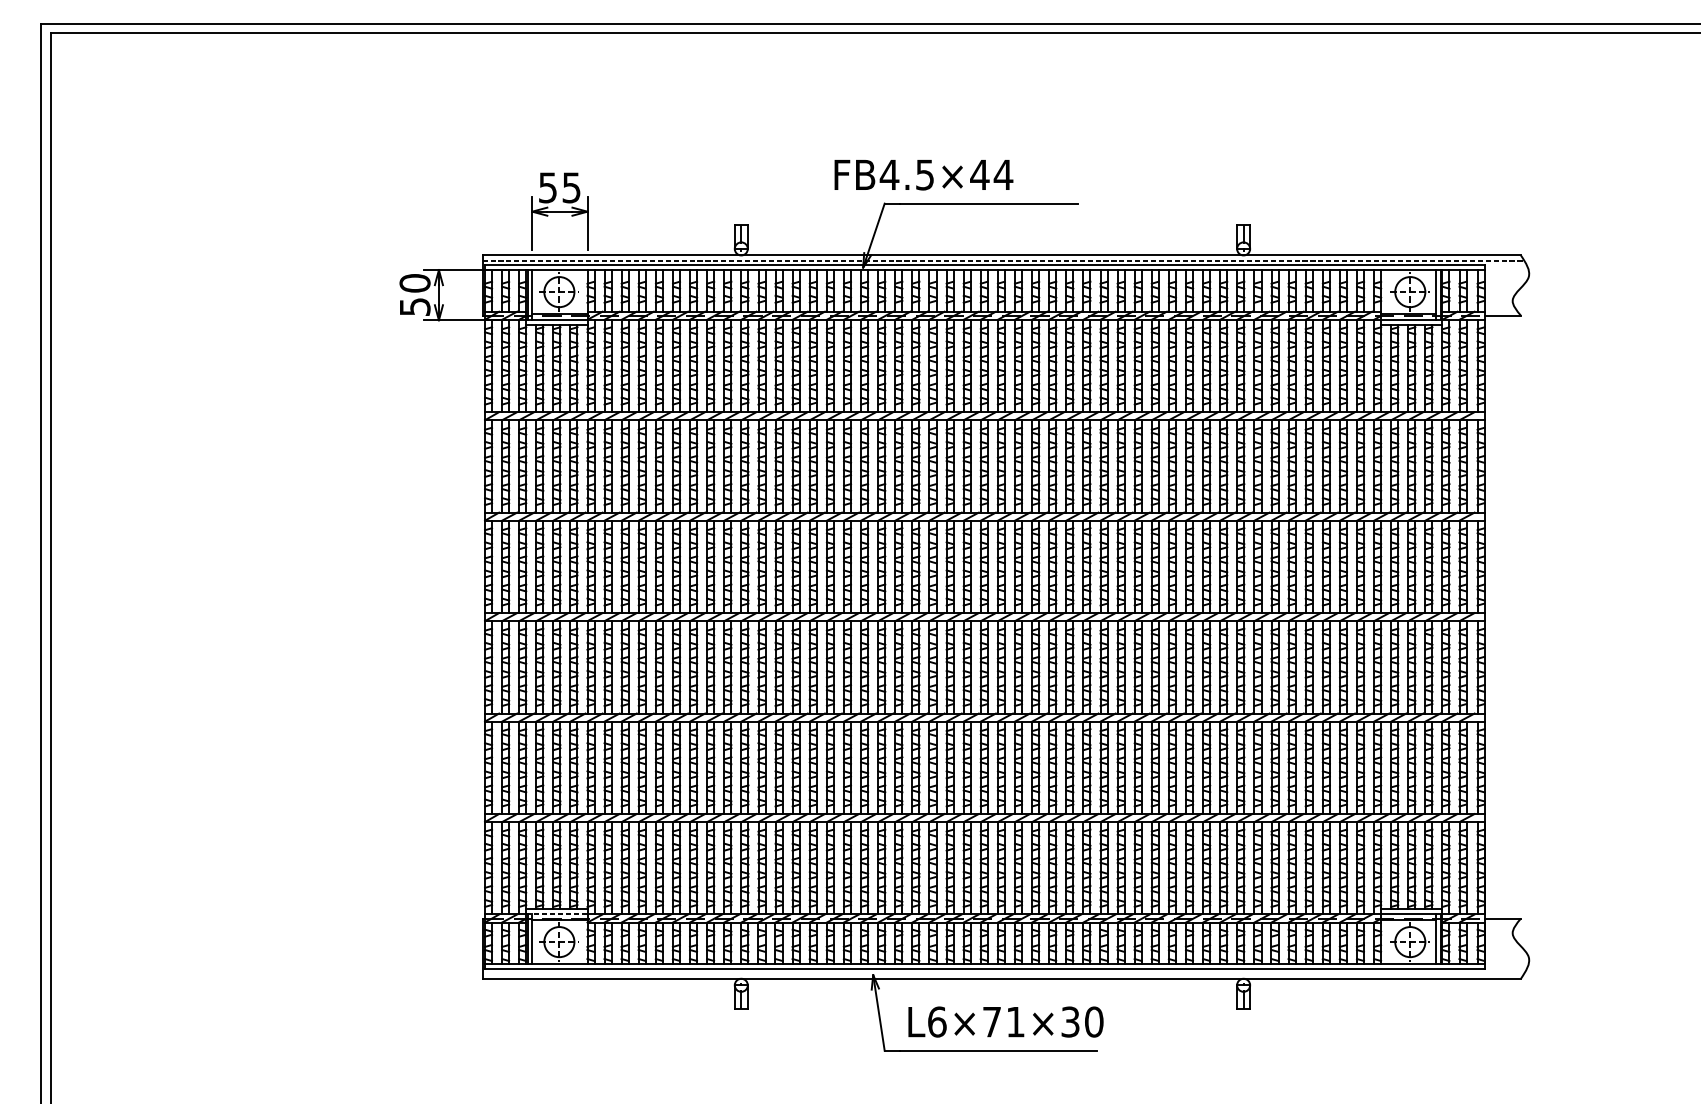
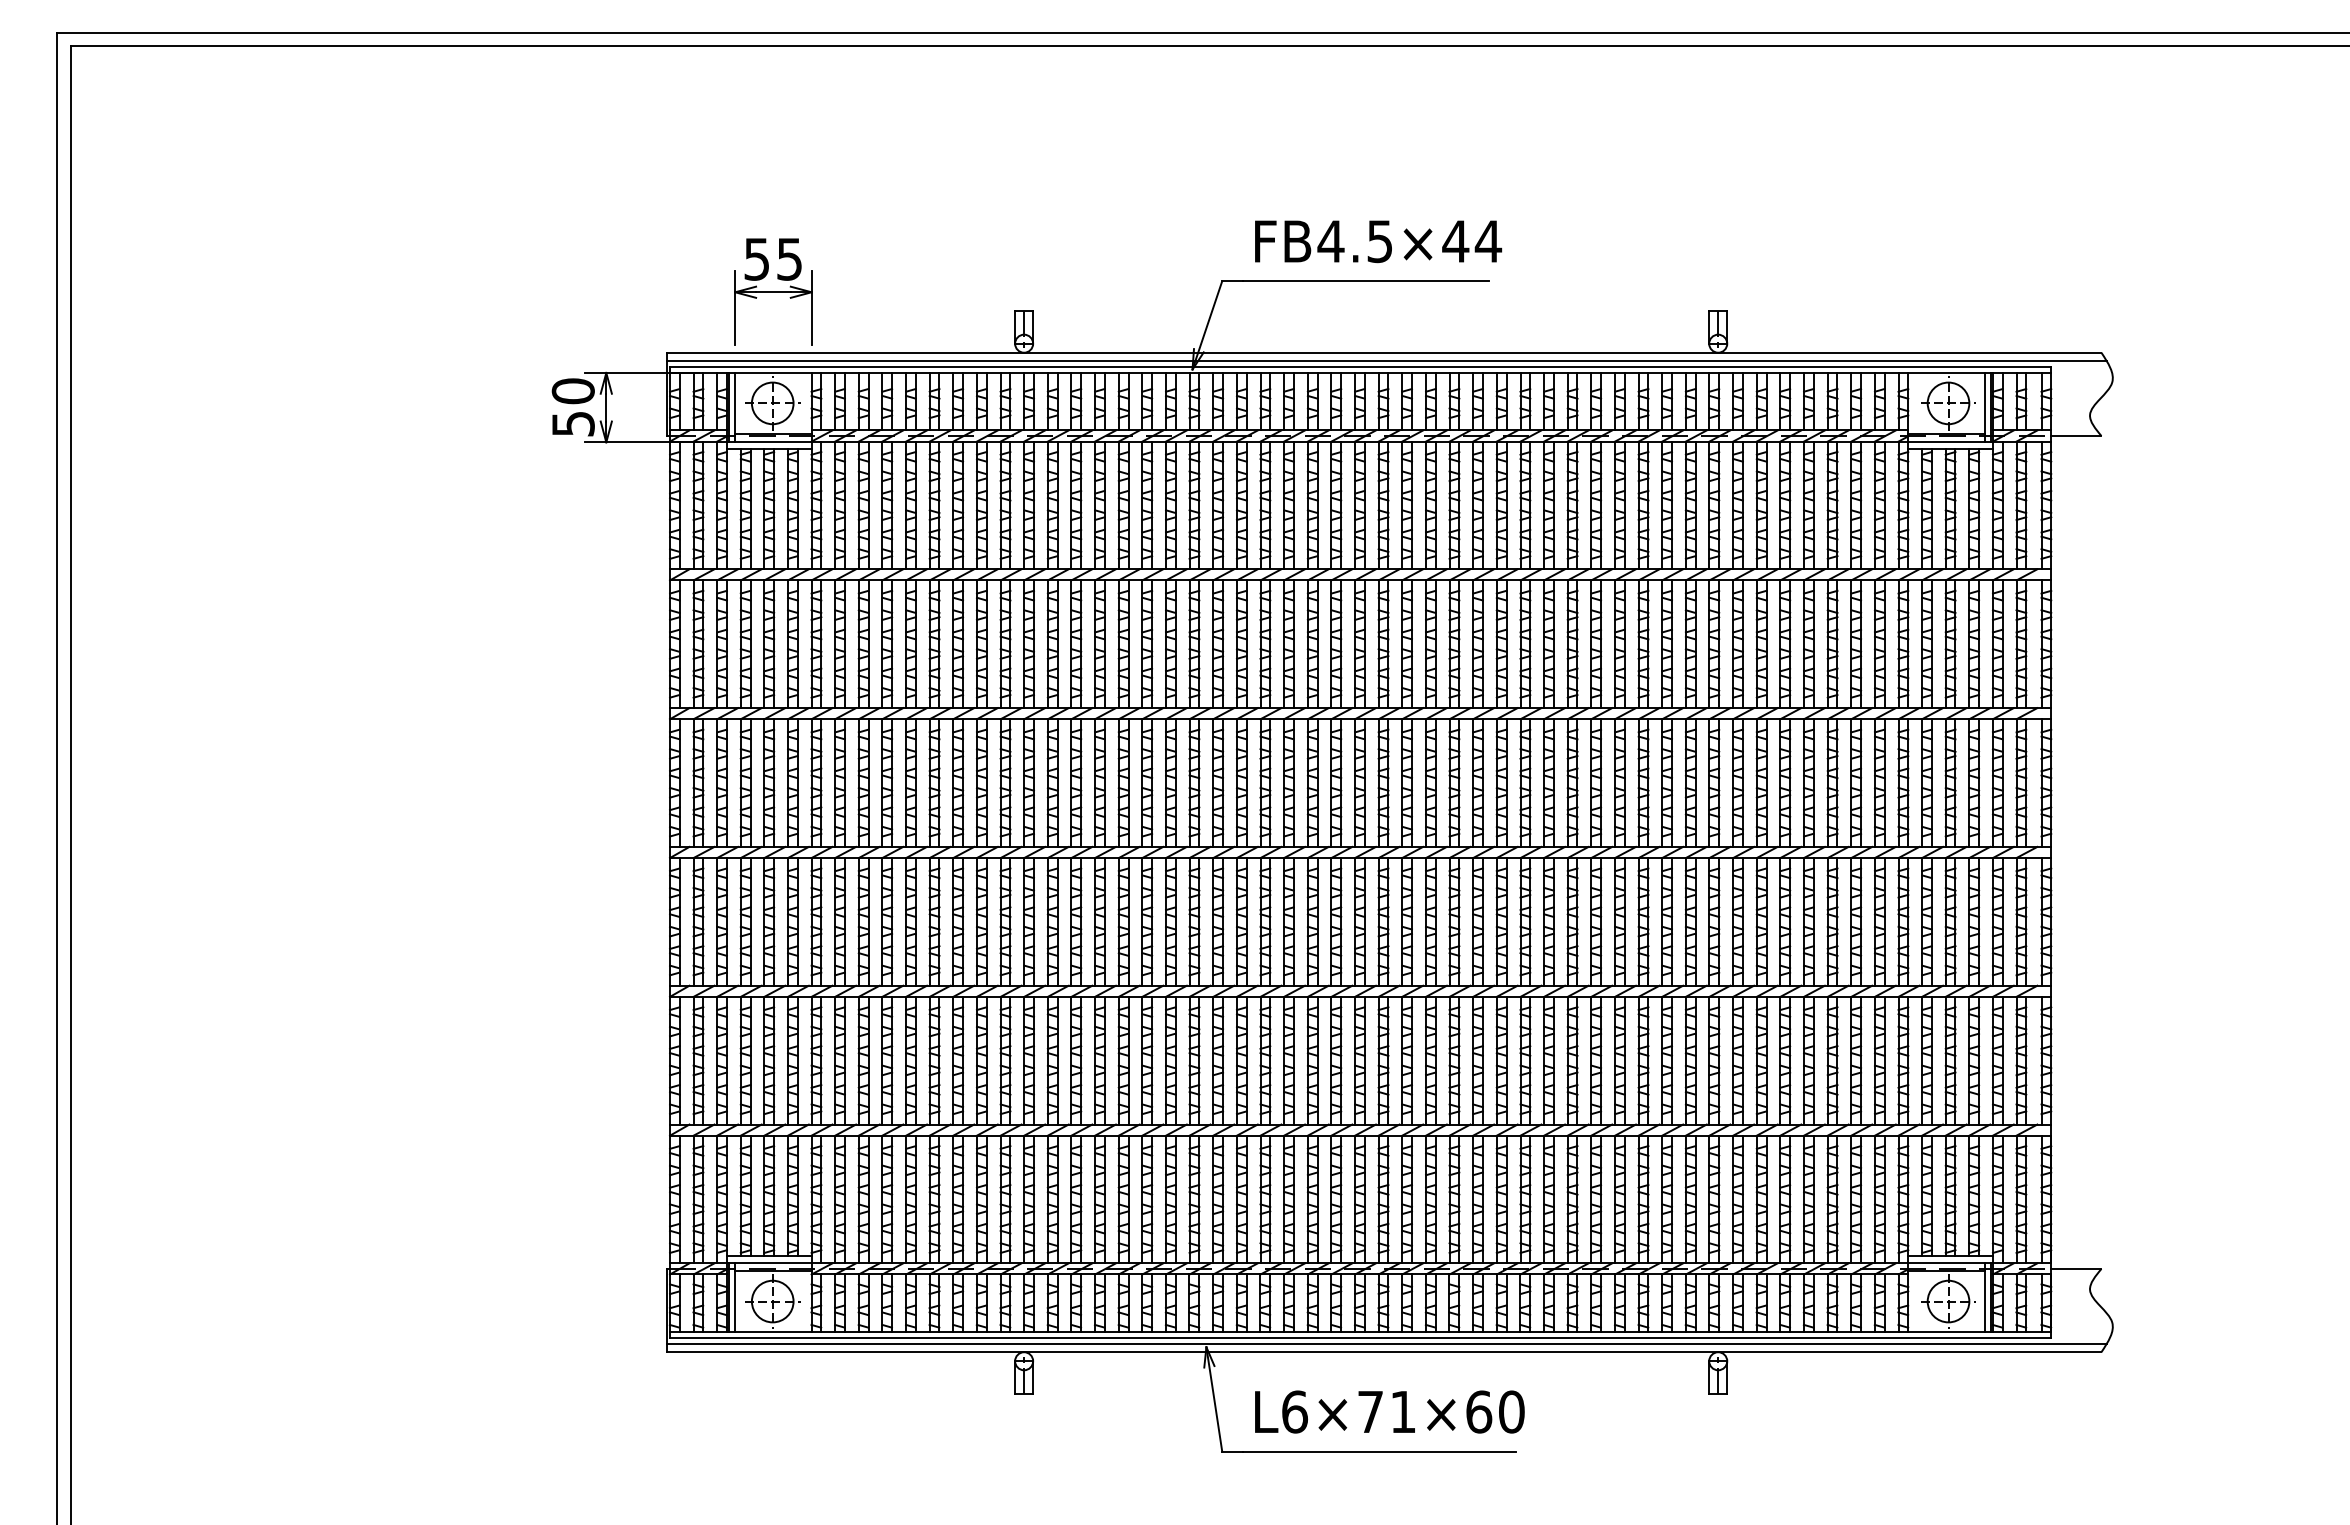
text: (923, 174) -> (1378, 241), moved
line: (1004, 261) -> (1387, 361), dashed -> solid
line: (557, 913) -> (769, 1262), dashed -> solid
line: (1003, 972) -> (1386, 1343), added
text: (1070, 1021) -> (1479, 1411), L6×71×30 -> L6×71×60

